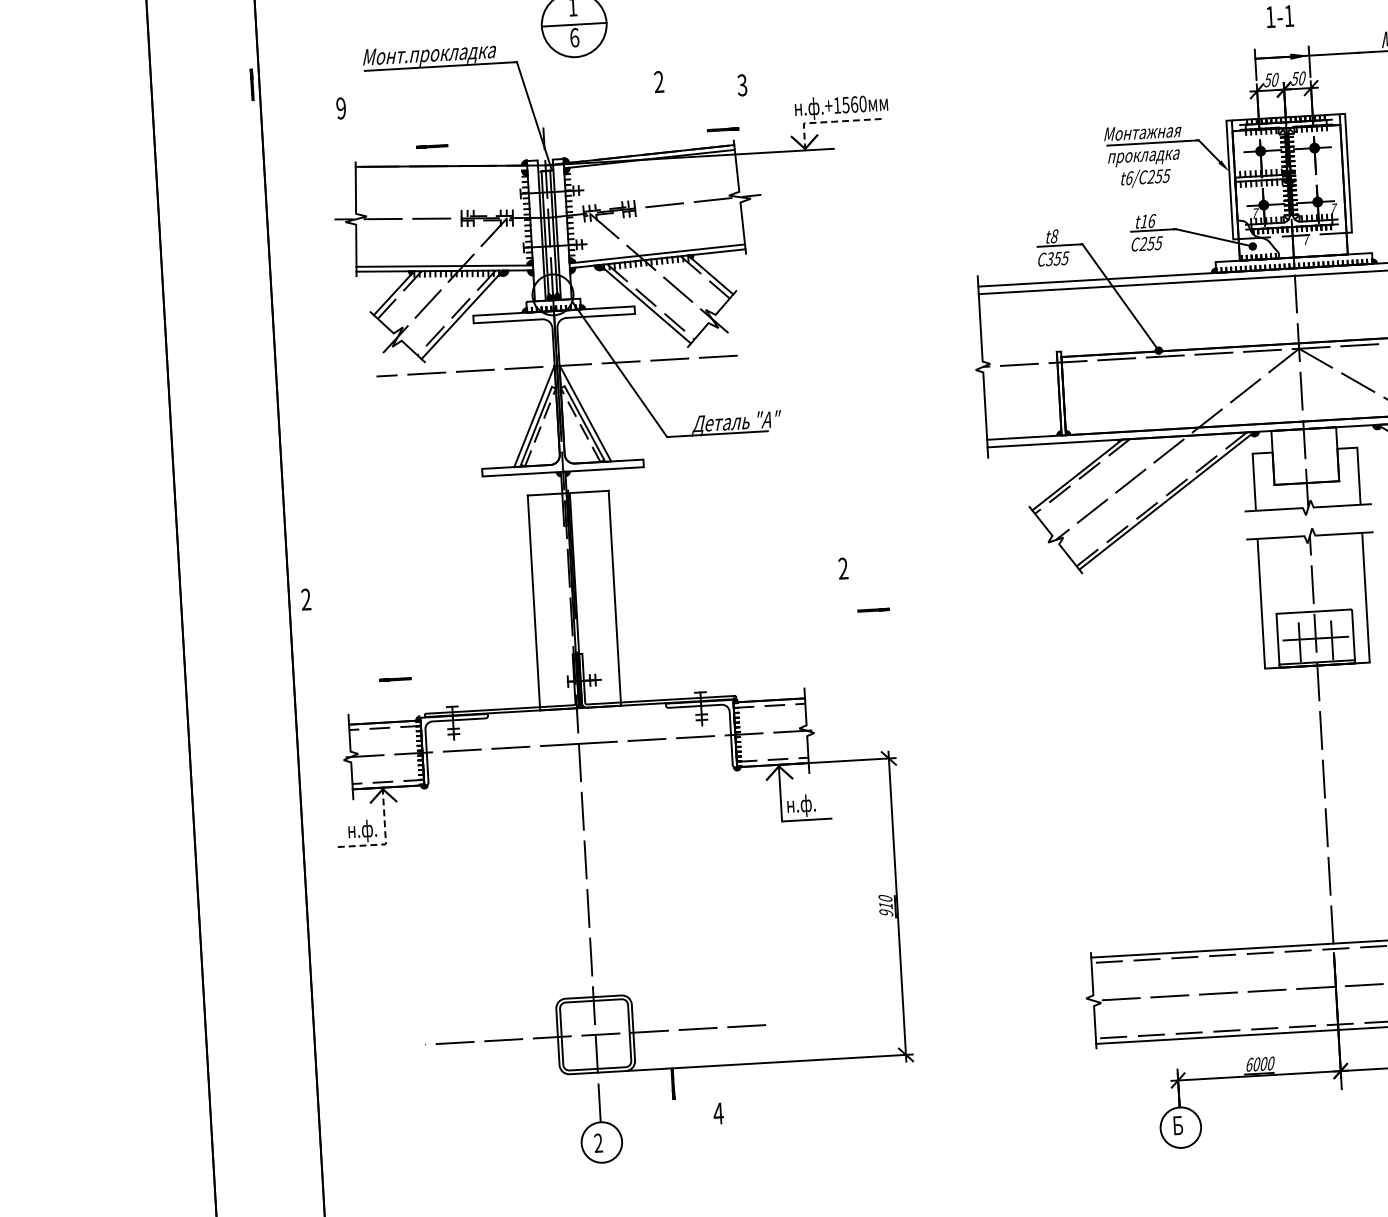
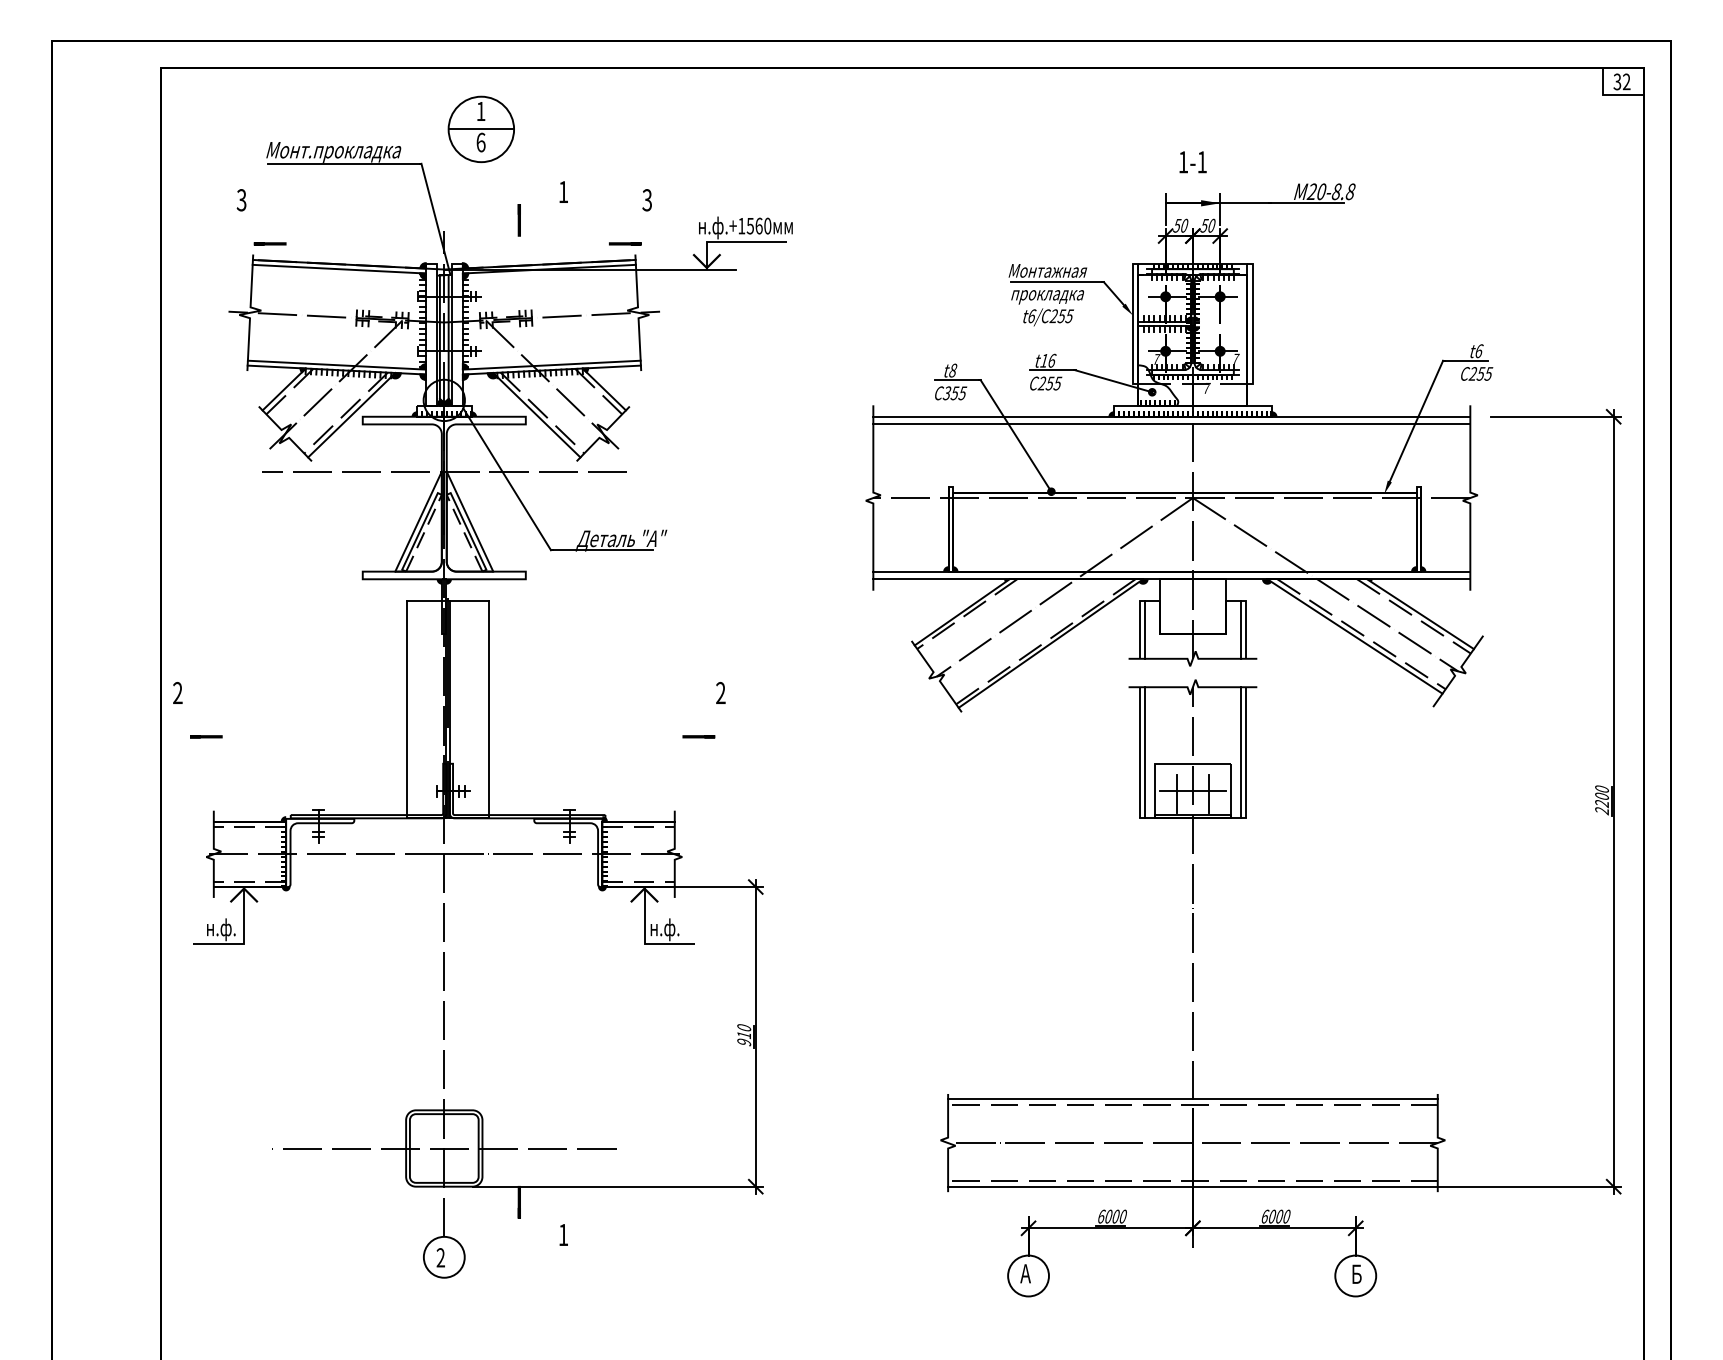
text: (659, 81) -> (563, 191), 2 -> 1
line: (251, 85) -> (518, 220), moved
text: (341, 108) -> (241, 200), 9 -> 3
line: (829, 122) -> (732, 242), dashed -> solid
line: (431, 146) -> (269, 243), moved
line: (440, 170) -> (338, 268), added
line: (1353, 476) -> (1240, 629), added
line: (1258, 481) -> (1144, 629), added
line: (1360, 597) -> (1240, 752), added
line: (1265, 603) -> (1144, 752), added
line: (873, 609) -> (698, 736), moved
line: (395, 679) -> (206, 736), moved
line: (386, 841) -> (244, 941), dashed -> solid
text: (718, 1113) -> (563, 1234), 4 -> 1
text: (1177, 1125) -> (1025, 1273), Б -> А

